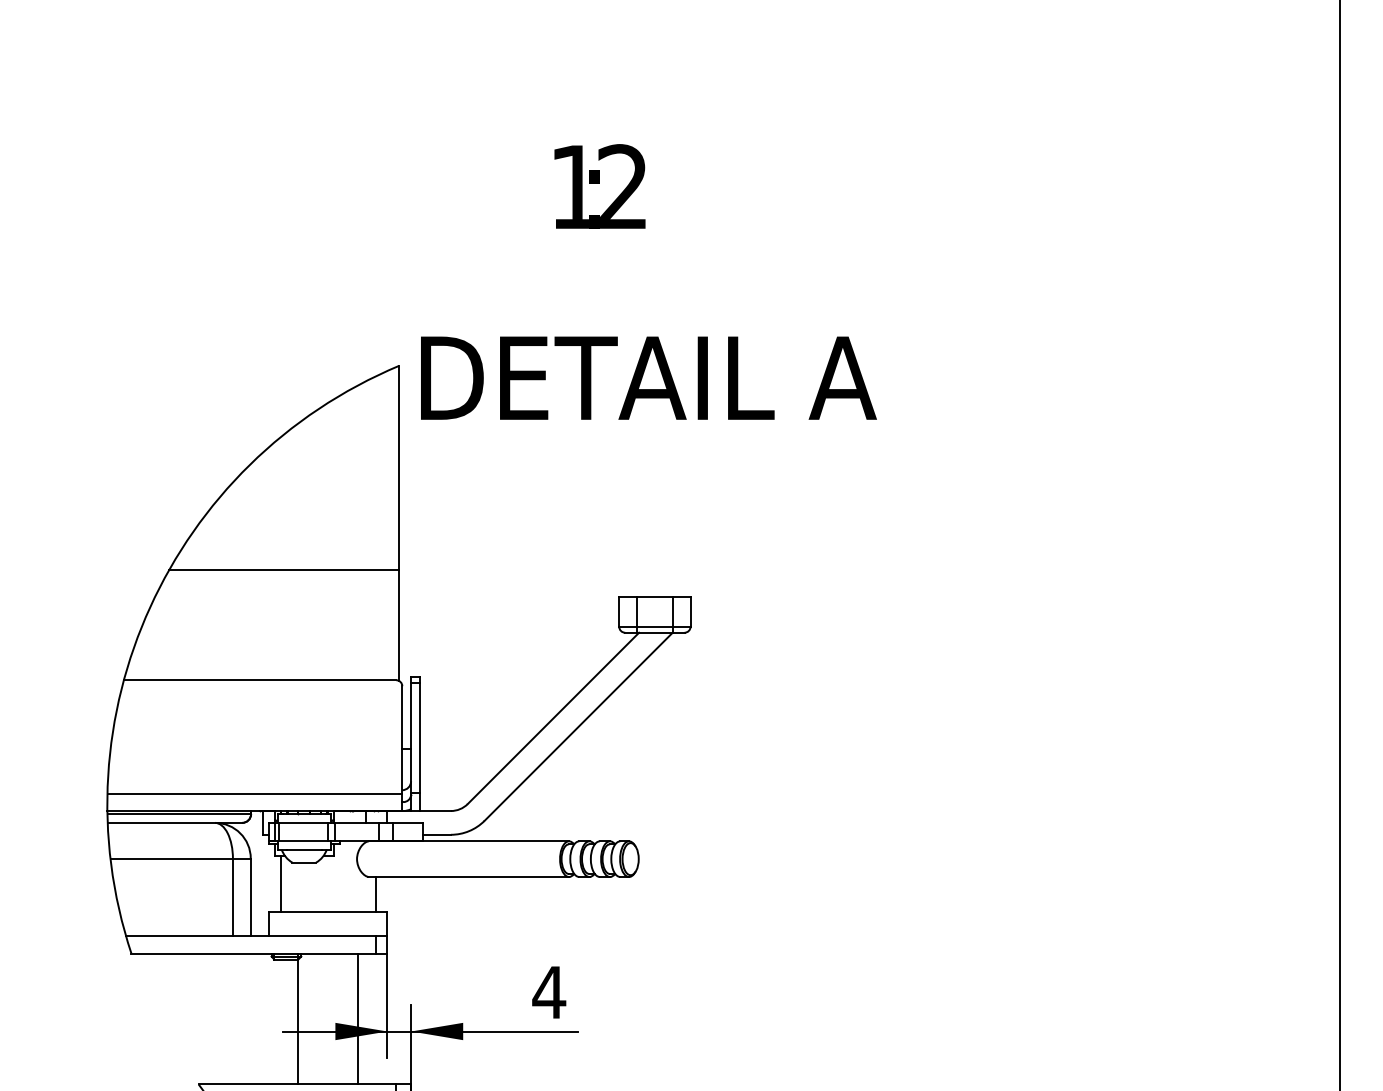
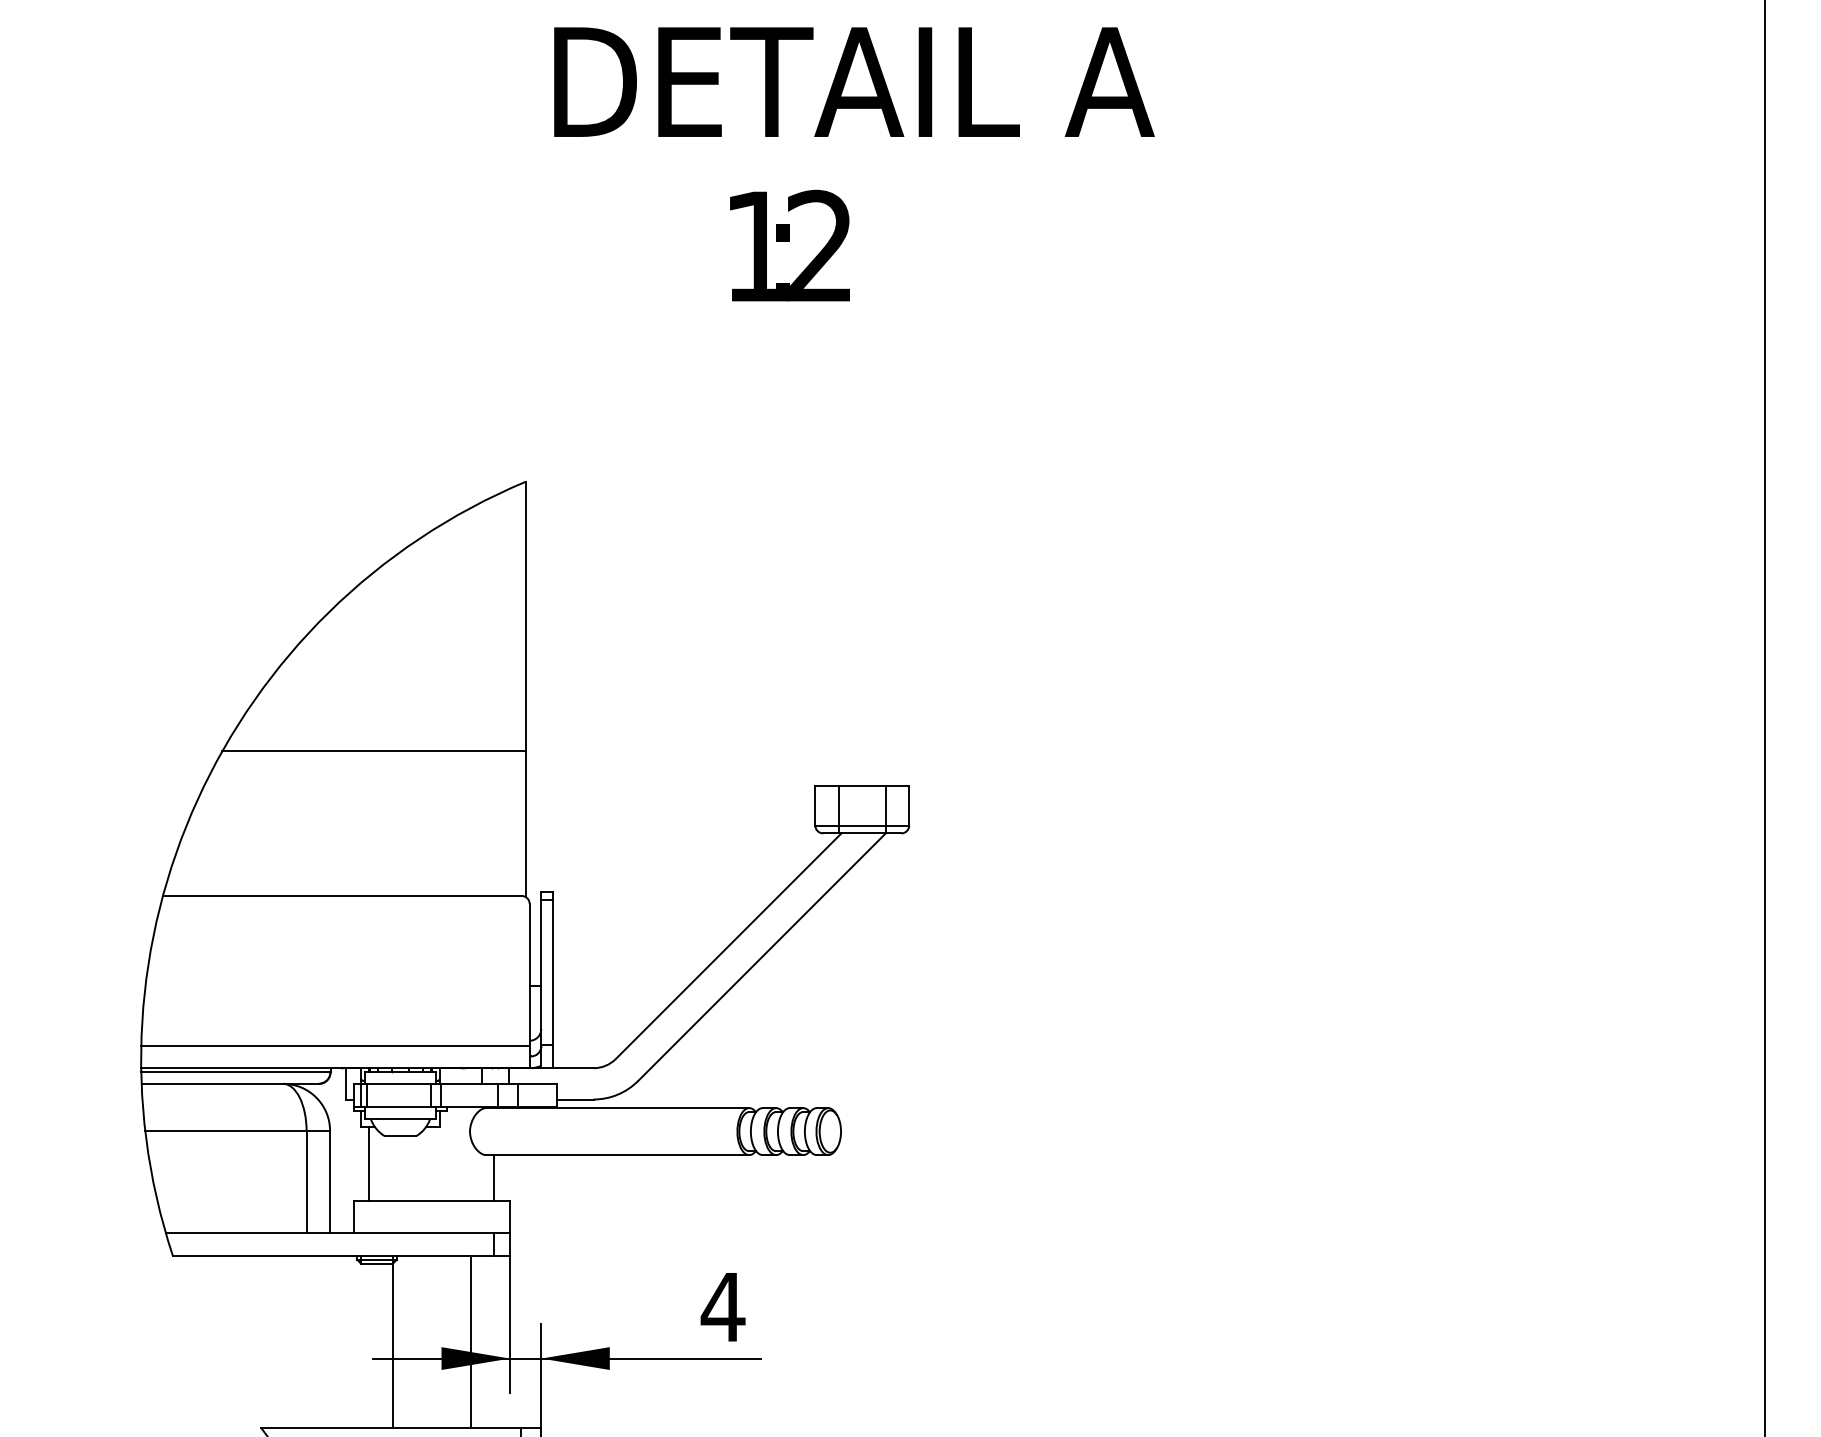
text: (648, 377) -> (854, 81), moved

